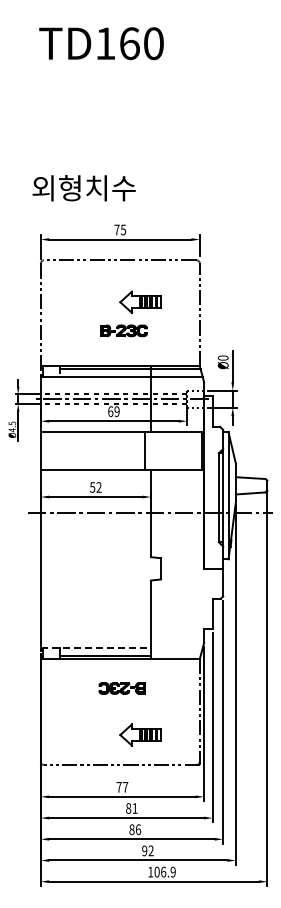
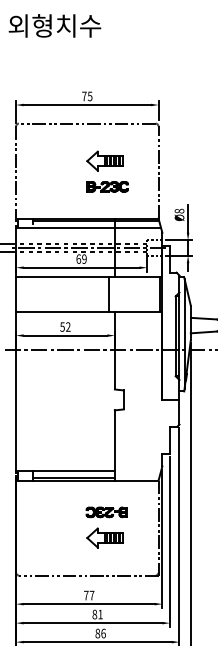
text: (83, 188) -> (54, 26), moved
part: (123, 330) -> (107, 186), moved
text: (223, 357) -> (179, 210), Ø0 -> Ø8
line: (96, 648) -> (66, 471), dashed -> solid
part: (121, 688) -> (106, 512), moved
part: (140, 734) -> (105, 537), moved

